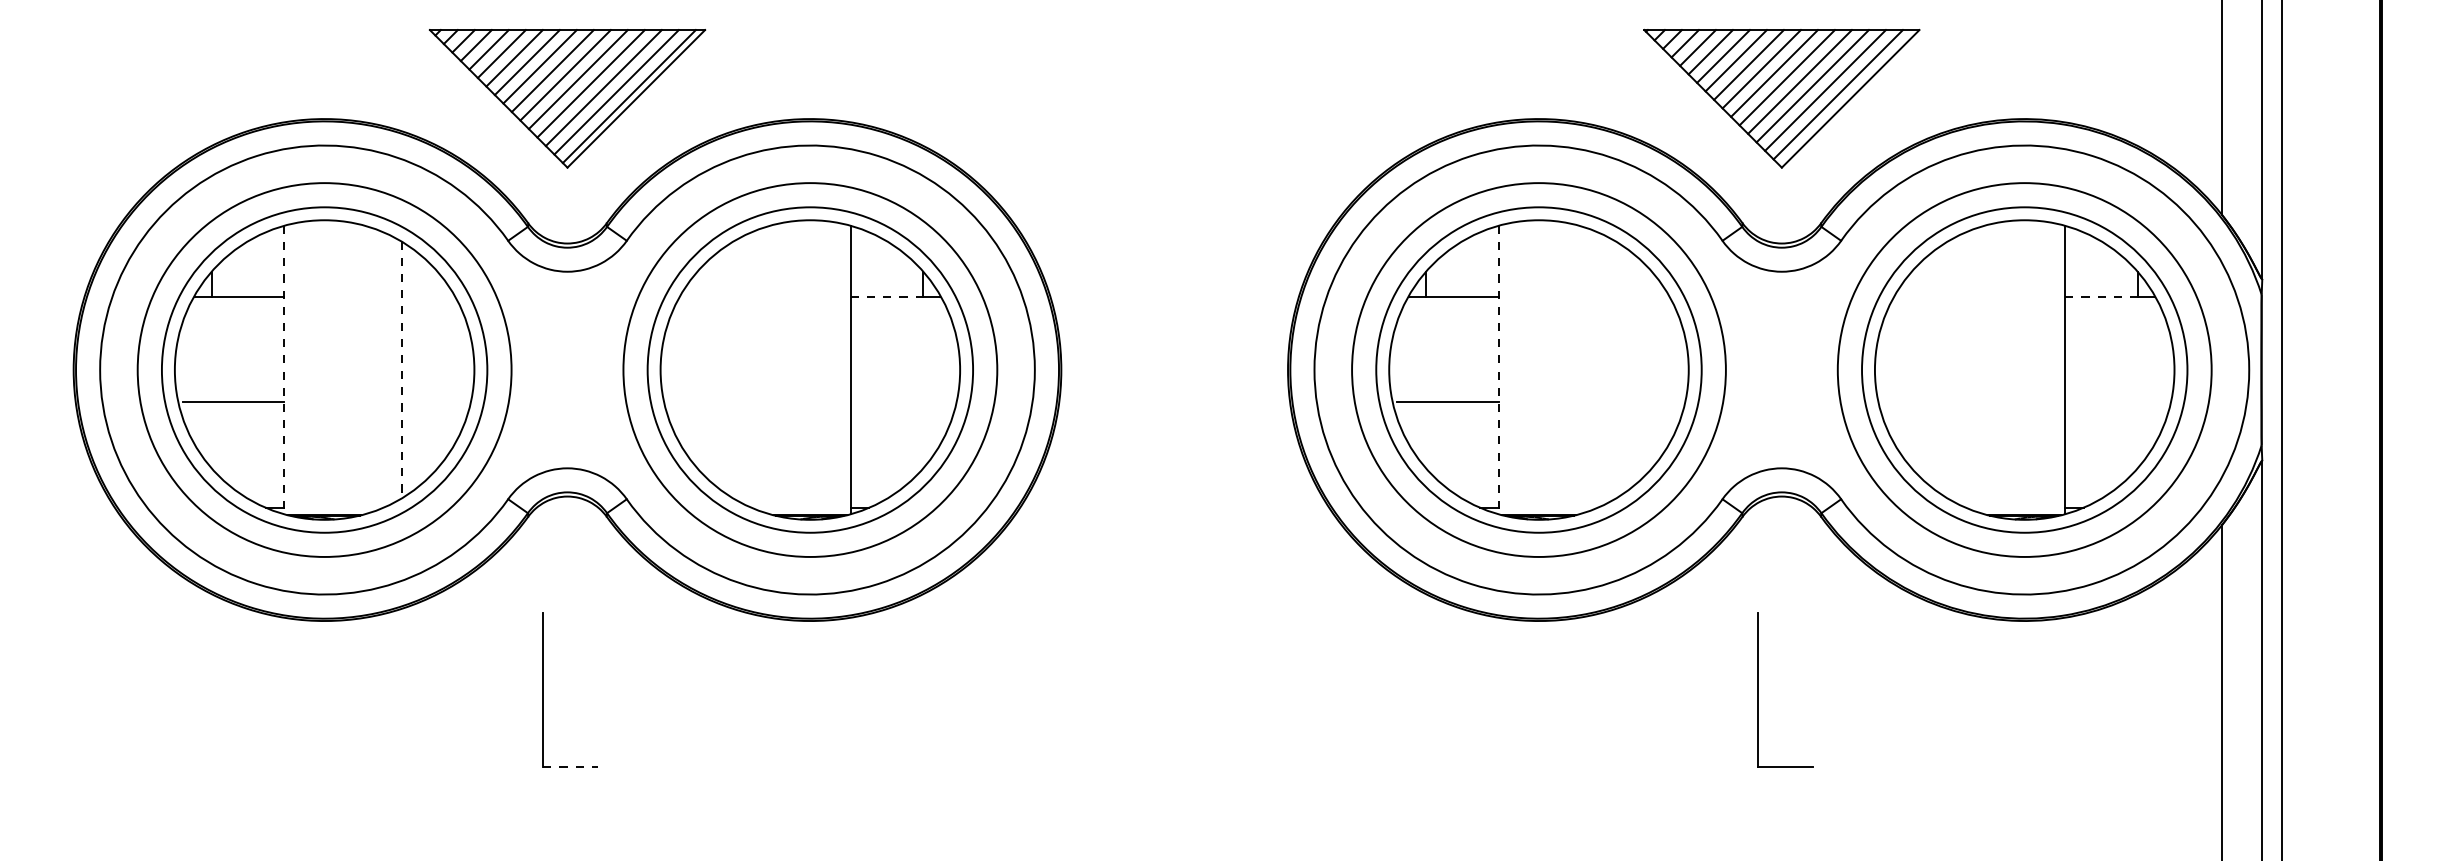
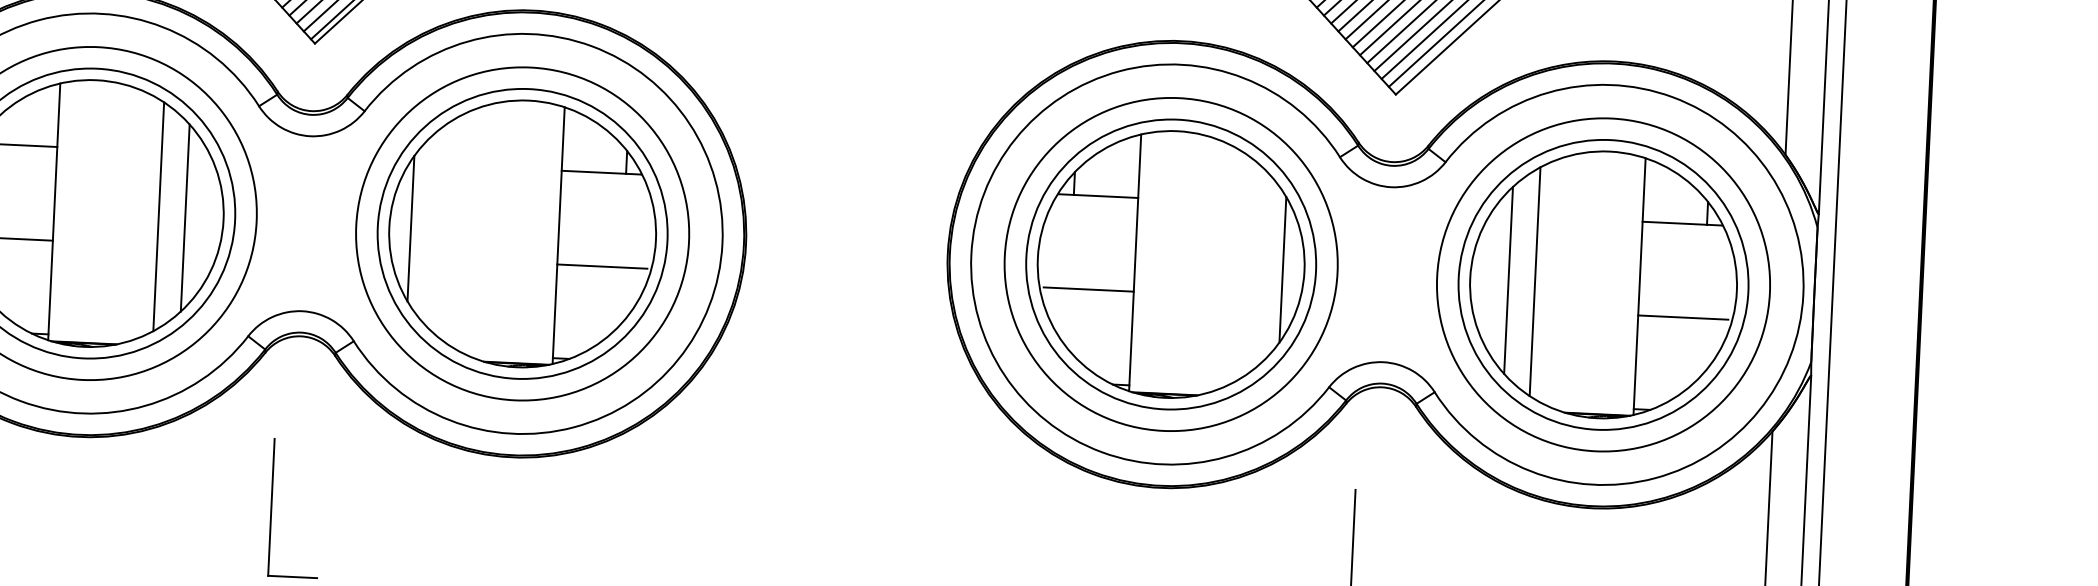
line: (887, 297) -> (594, 172), dashed -> solid
line: (2101, 297) -> (1674, 223), dashed -> solid
line: (431, 369) -> (185, 217), added
line: (684, 369) -> (410, 228), added
line: (1664, 369) -> (1282, 269), added
line: (1918, 369) -> (1509, 279), added
line: (1947, 369) -> (1534, 281), added
line: (284, 370) -> (54, 212), dashed -> solid
line: (401, 370) -> (158, 217), dashed -> solid
line: (1498, 370) -> (1135, 263), dashed -> solid
line: (901, 402) -> (602, 266), added
line: (2115, 402) -> (1682, 317), added
line: (571, 766) -> (293, 576), dashed -> solid

